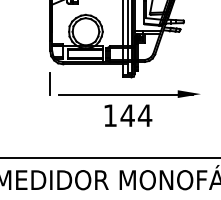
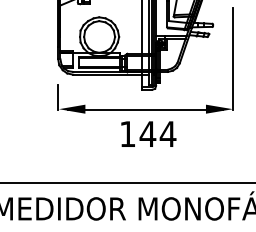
line: (200, 50) -> (232, 58), added
fill: (61, 93) -> (71, 108), added

